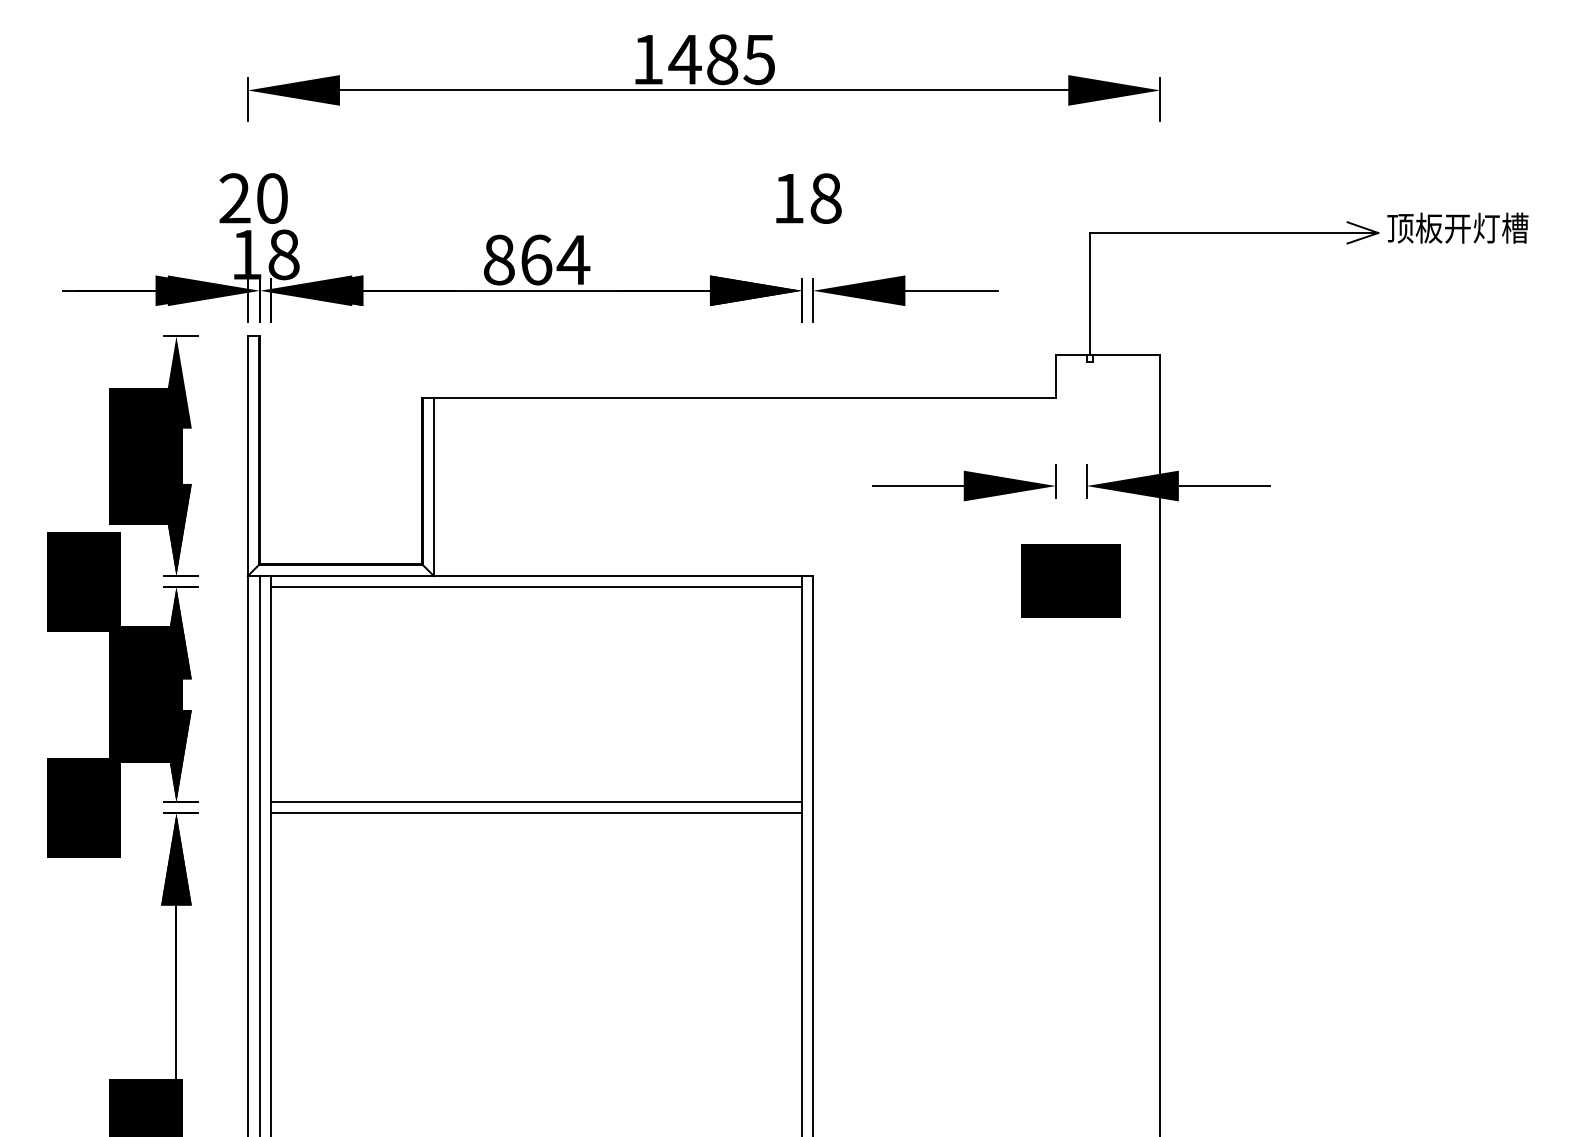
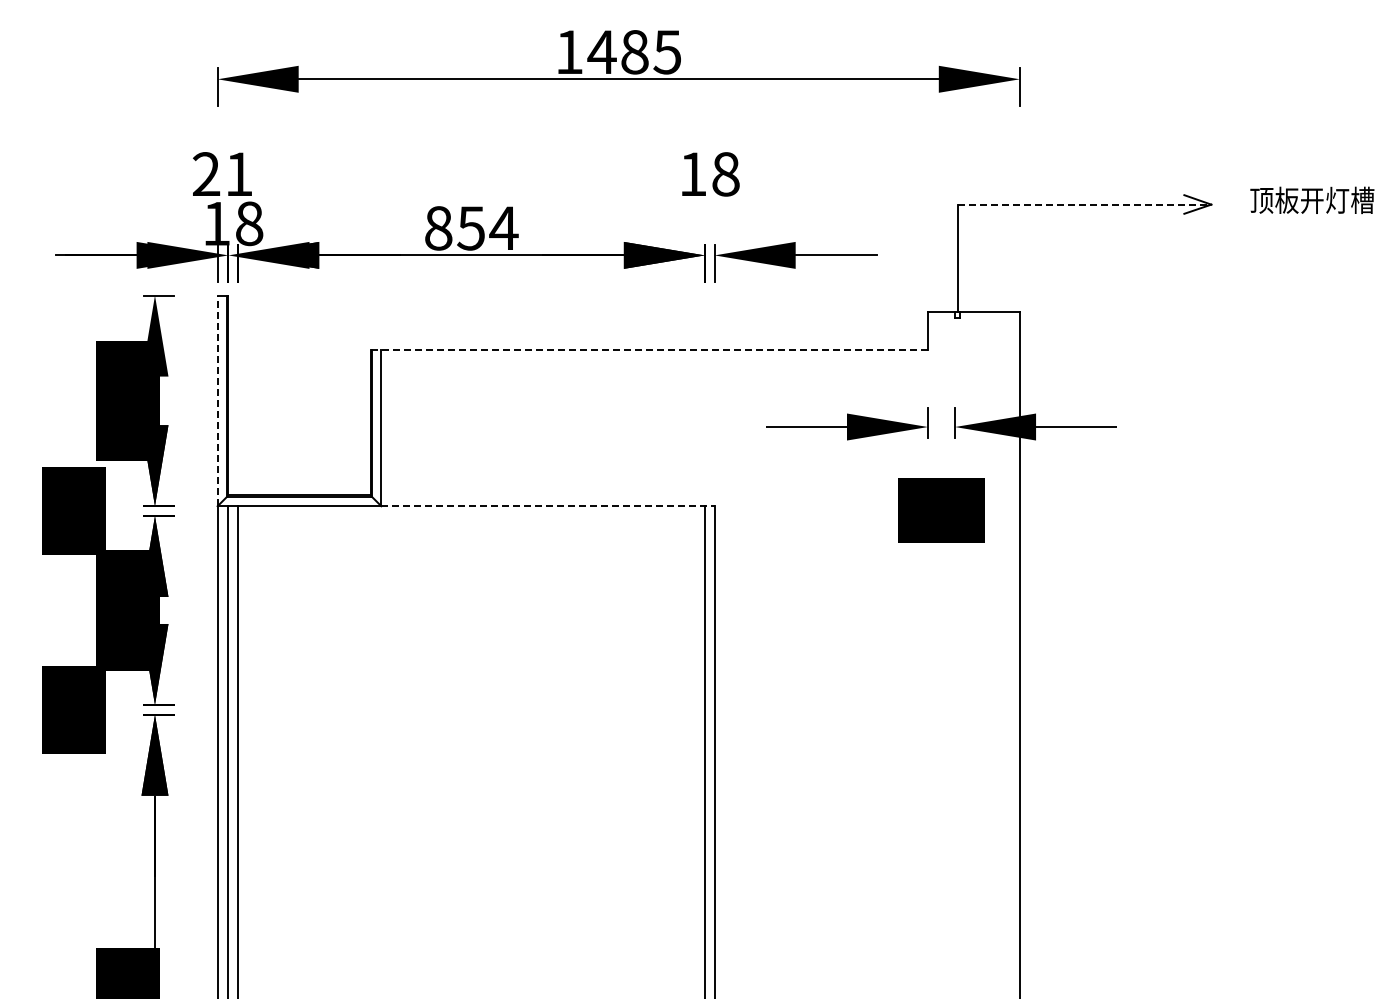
text: (272, 198) -> (239, 174), 20 -> 21
text: (1458, 227) -> (1312, 199), moved
line: (1233, 232) -> (1084, 204), solid -> dashed
text: (536, 260) -> (471, 228), 864 -> 854
line: (739, 397) -> (649, 349), solid -> dashed
line: (247, 455) -> (217, 400), solid -> dashed
line: (623, 576) -> (547, 506), solid -> dashed
line: (536, 586) -> (471, 515), removed
line: (536, 802) -> (471, 705), removed
line: (536, 813) -> (471, 714), removed

